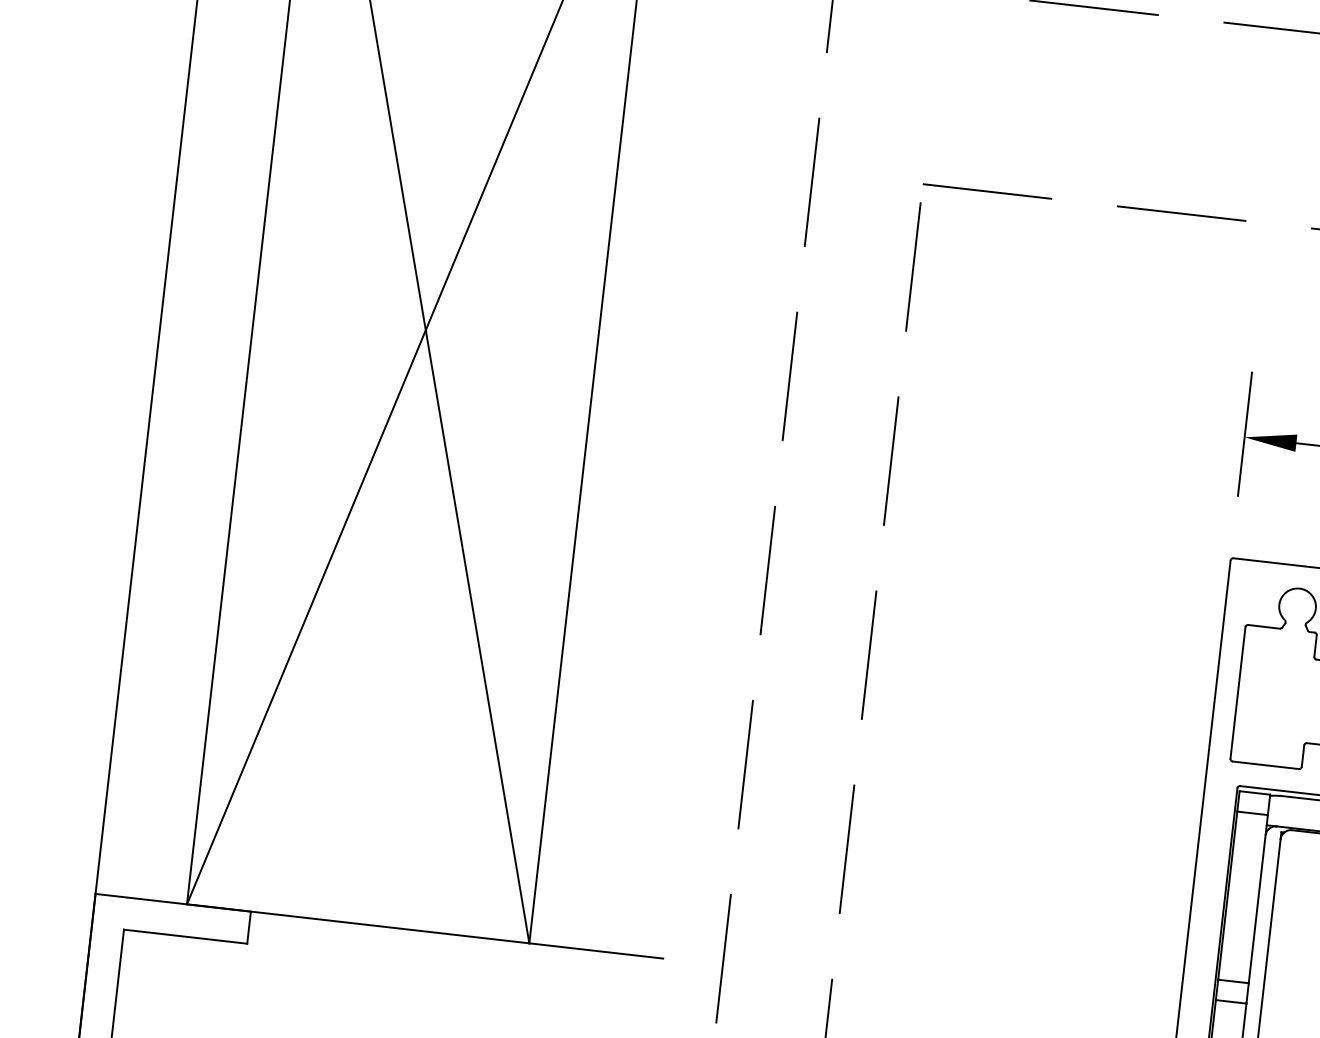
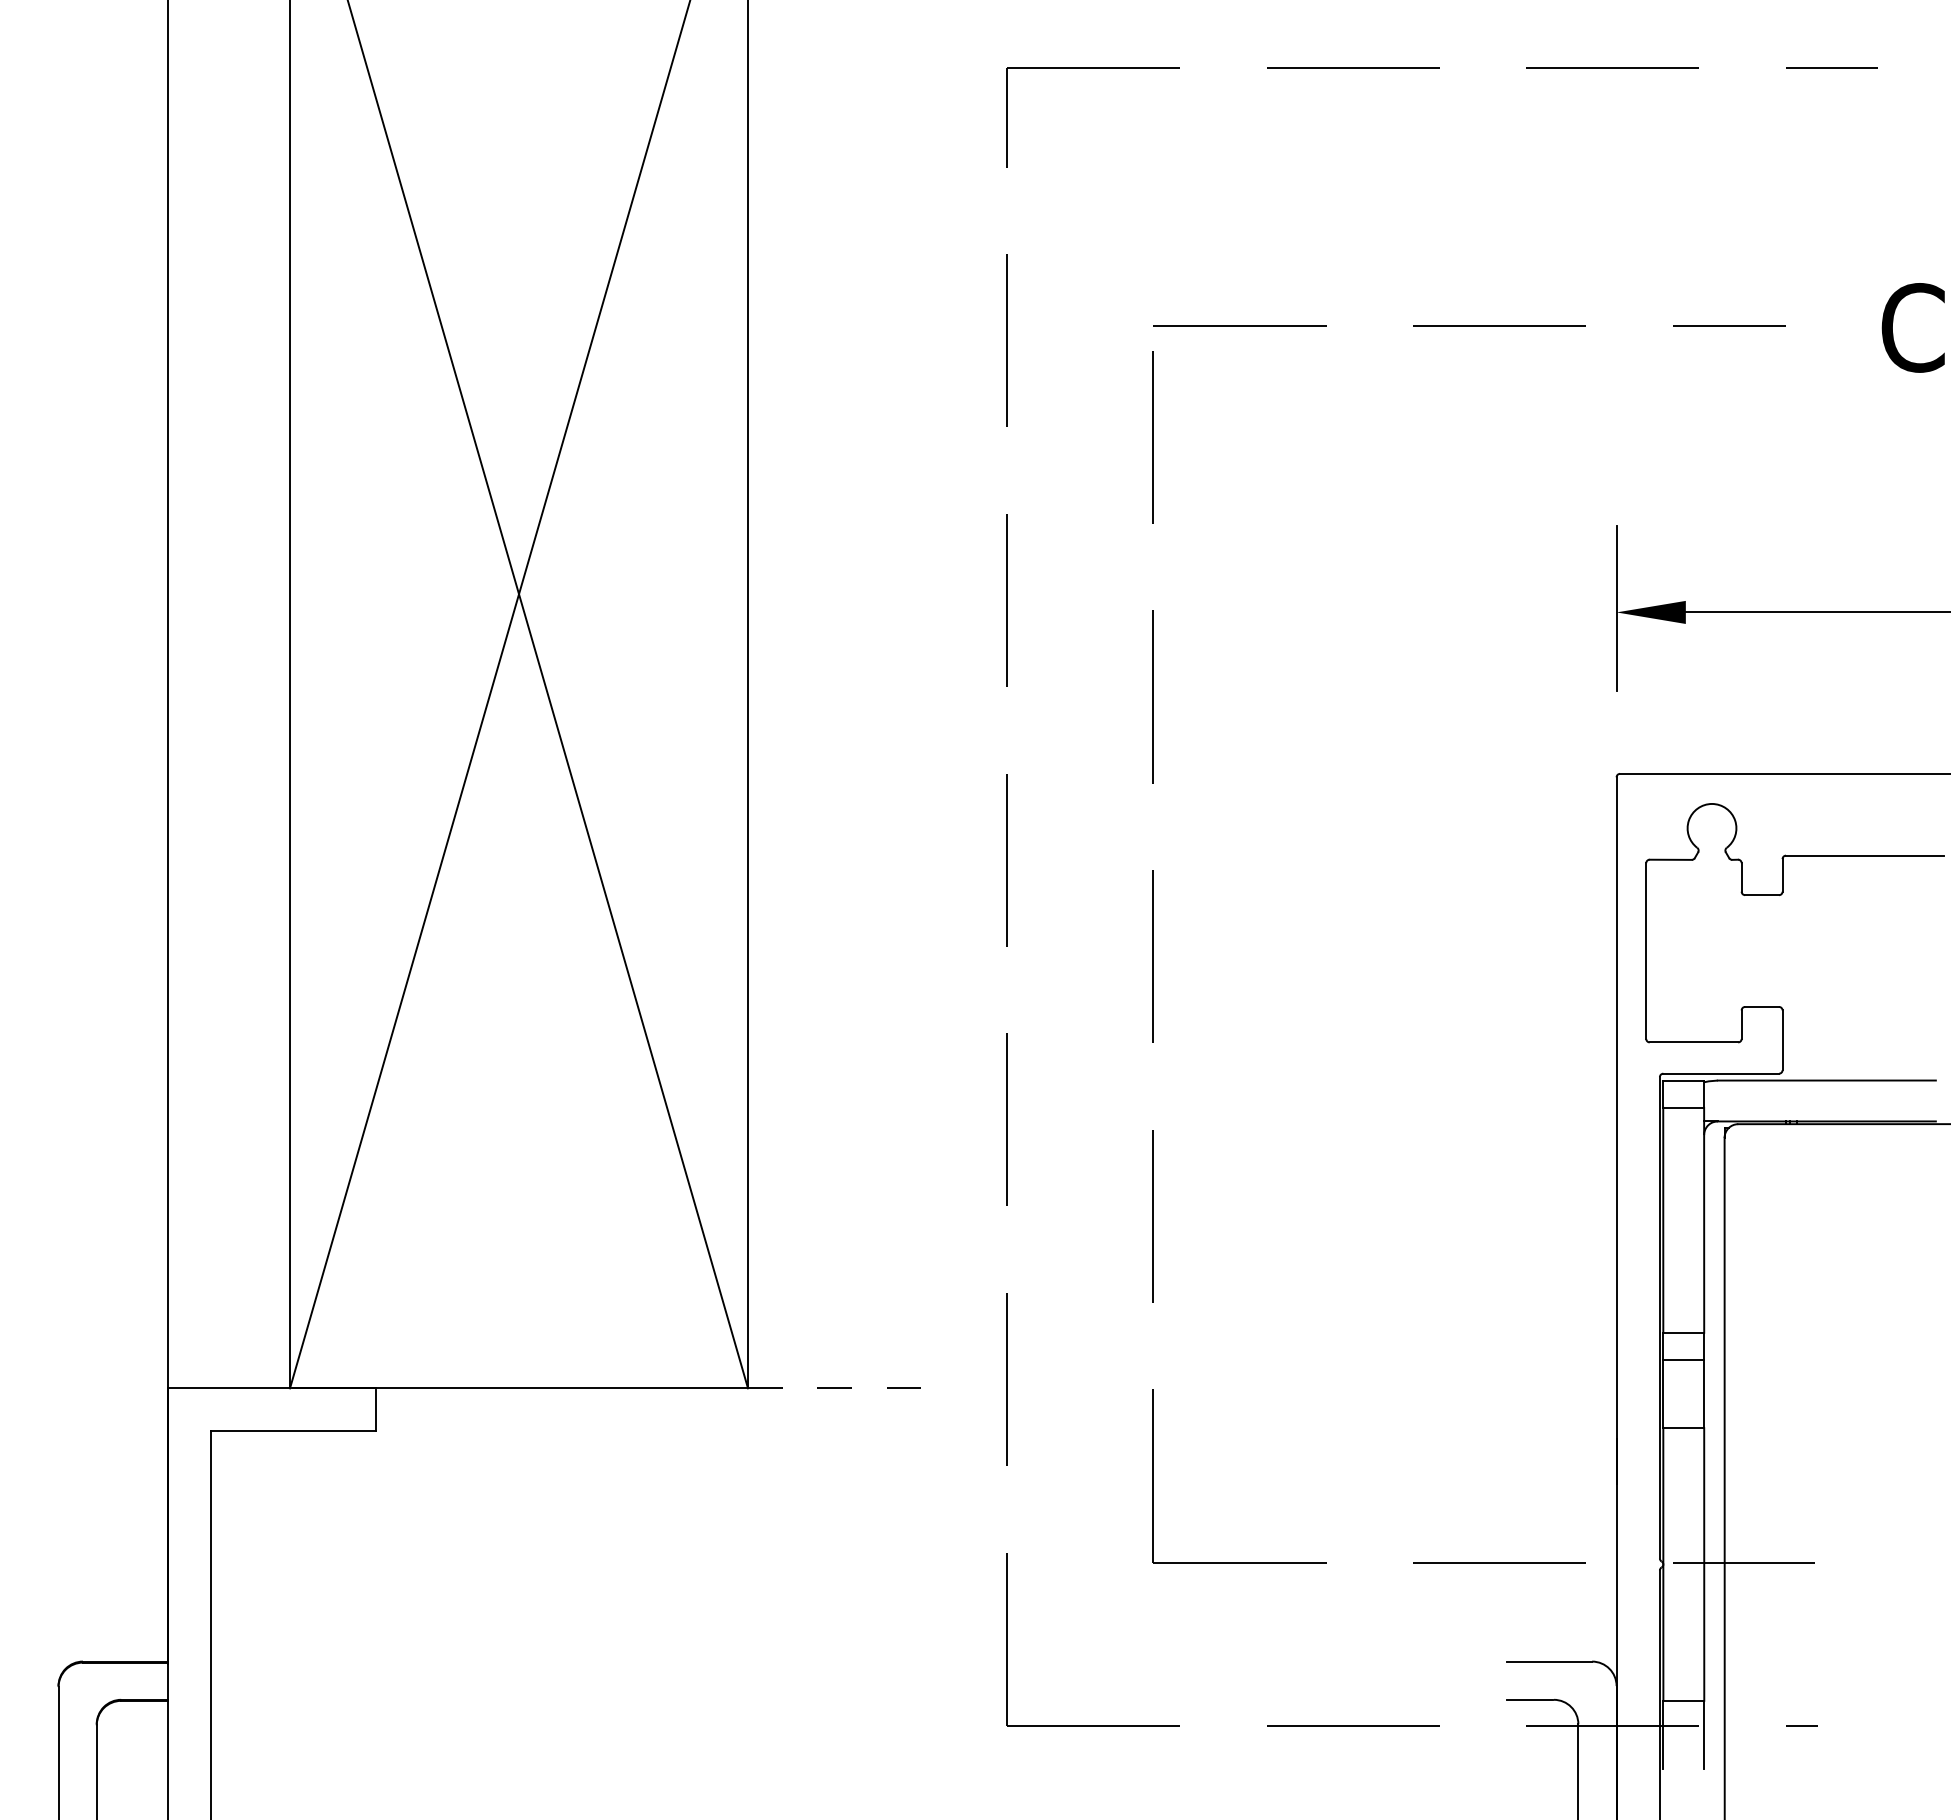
line: (596, 951) -> (837, 1388), solid -> dashed

